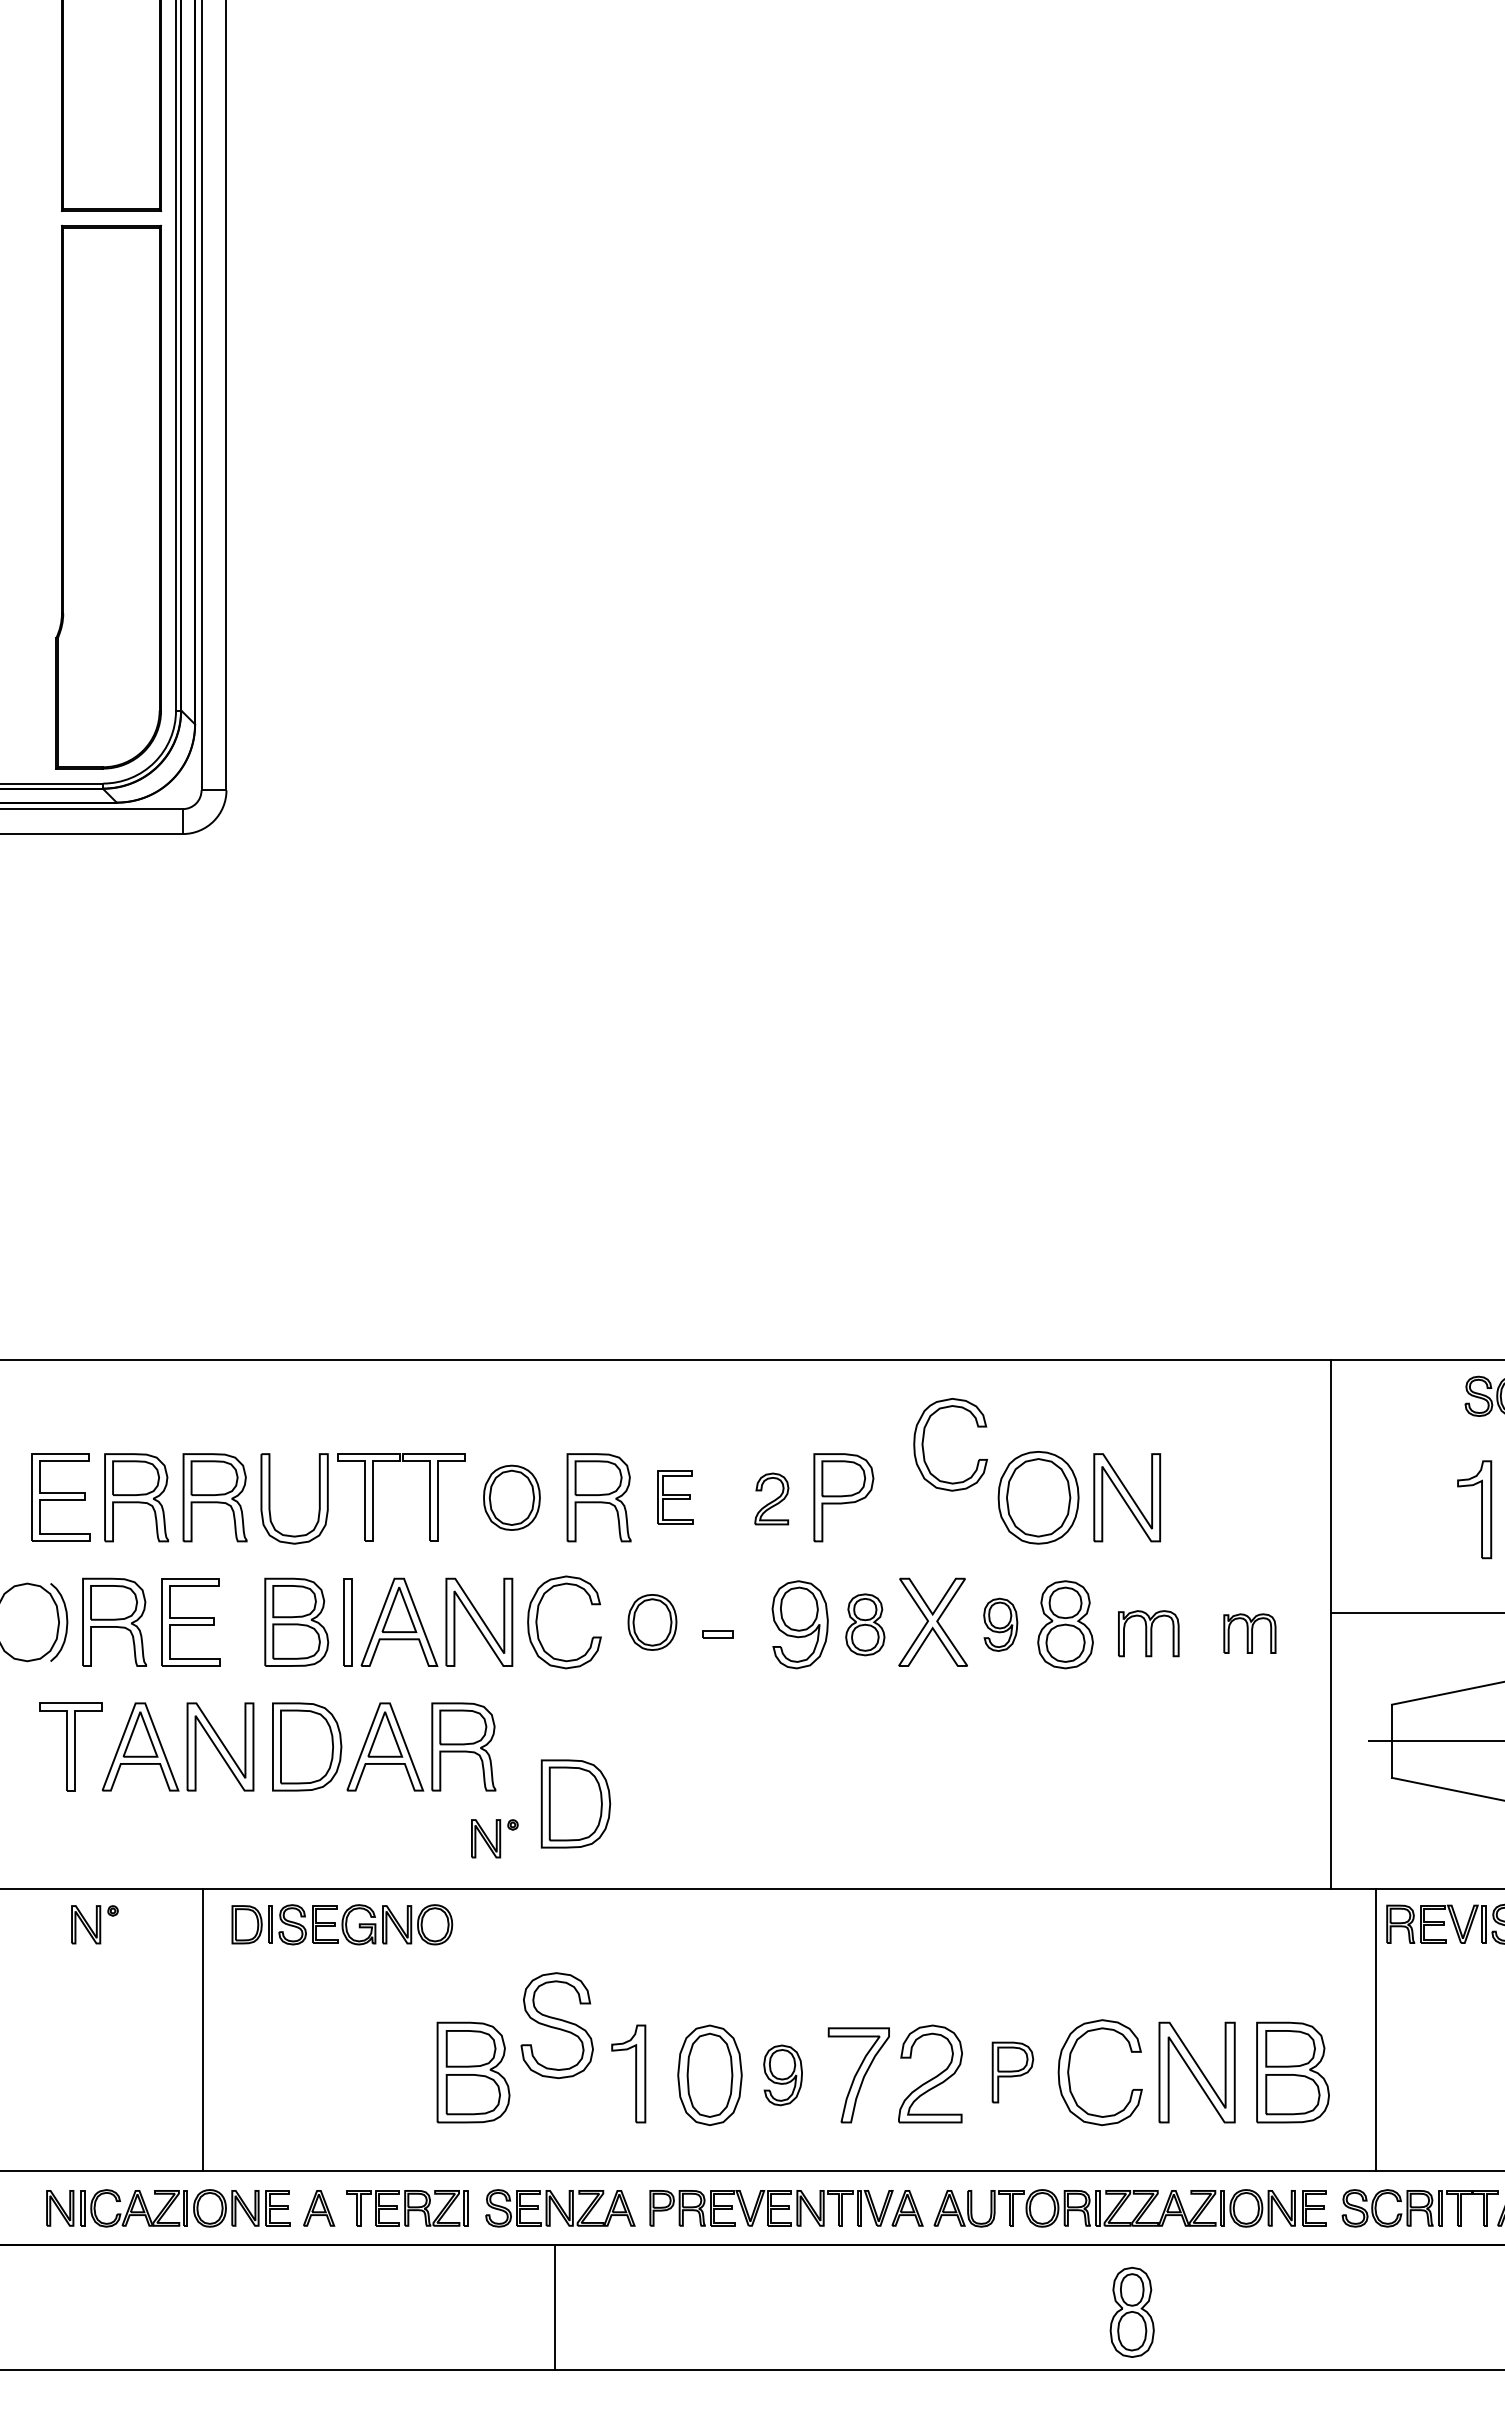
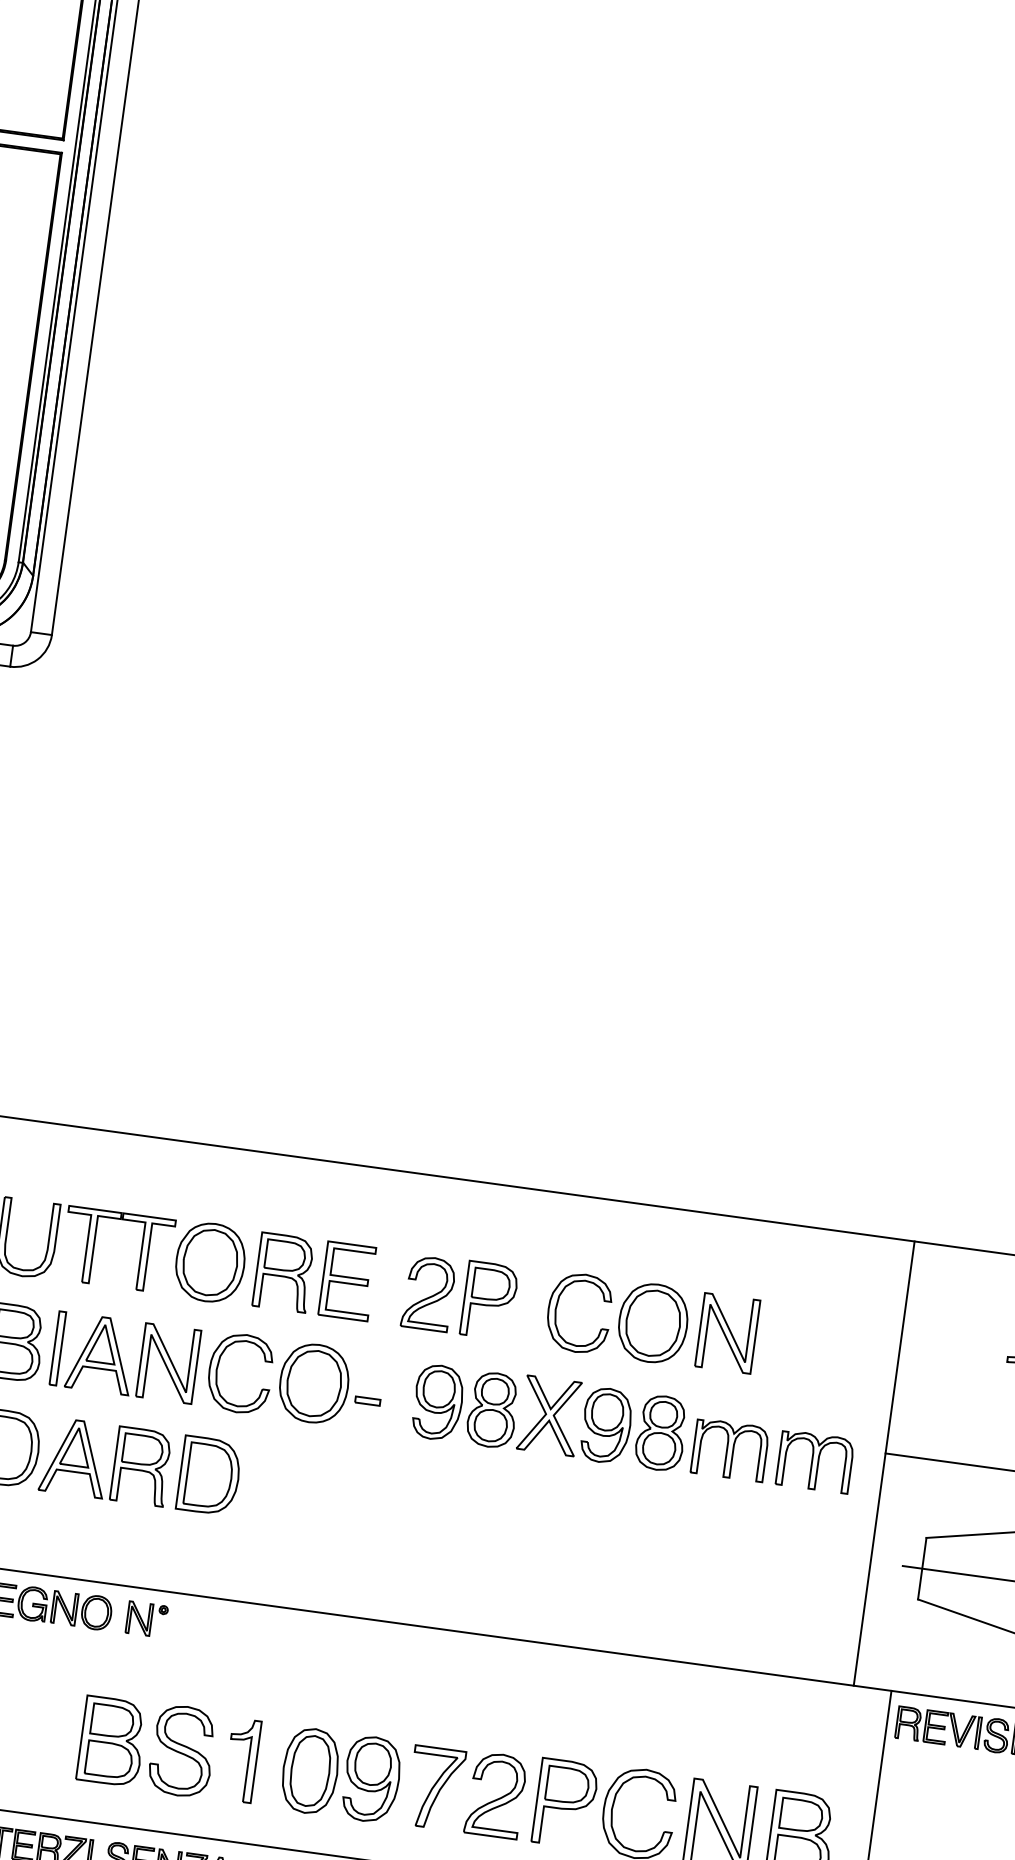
part: (924, 1438) -> (558, 1304), moved
part: (511, 1497) -> (210, 1262), size x1.43
part: (675, 1497) -> (347, 1281), size x1.67
part: (771, 1498) -> (428, 1293), size x1.67
part: (652, 1622) -> (314, 1383), size x1.67
part: (865, 1624) -> (493, 1409), size x1.43
part: (1000, 1624) -> (606, 1425), size x1.67
part: (1148, 1633) -> (730, 1450), size x1.43
part: (1249, 1633) -> (814, 1461), size x1.67
part: (575, 1803) -> (209, 1475), moved
part: (494, 1838) -> (146, 1619), moved
part: (556, 2025) -> (181, 1750), moved
part: (1012, 2072) -> (565, 1803), size x1.67
part: (782, 2075) -> (371, 1779), size x1.67

